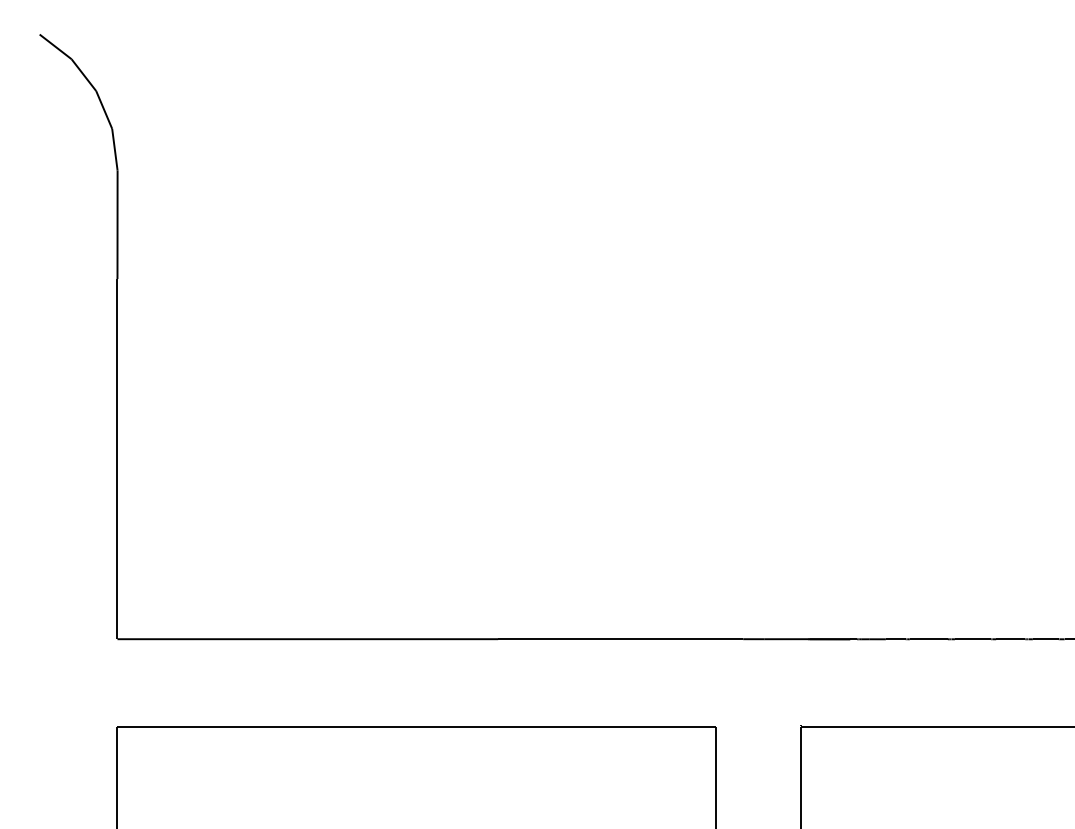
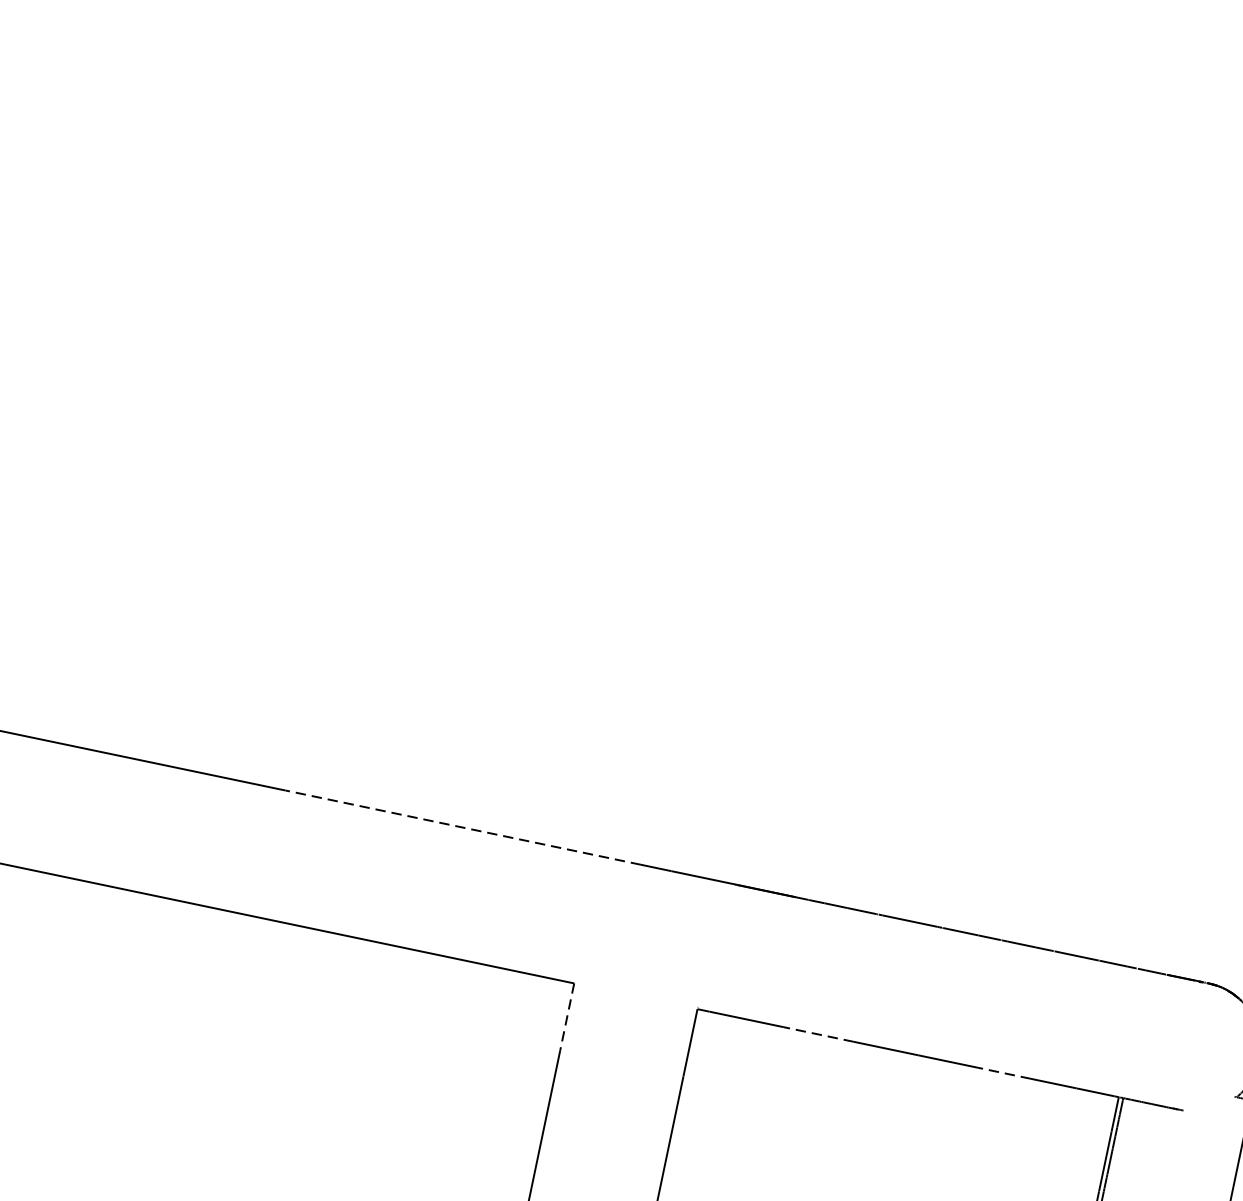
line: (620, 639) -> (462, 828), solid -> dashed
line: (883, 726) -> (817, 1033), solid -> dashed
line: (1011, 726) -> (1003, 1072), solid -> dashed
line: (715, 750) -> (567, 1017), solid -> dashed

